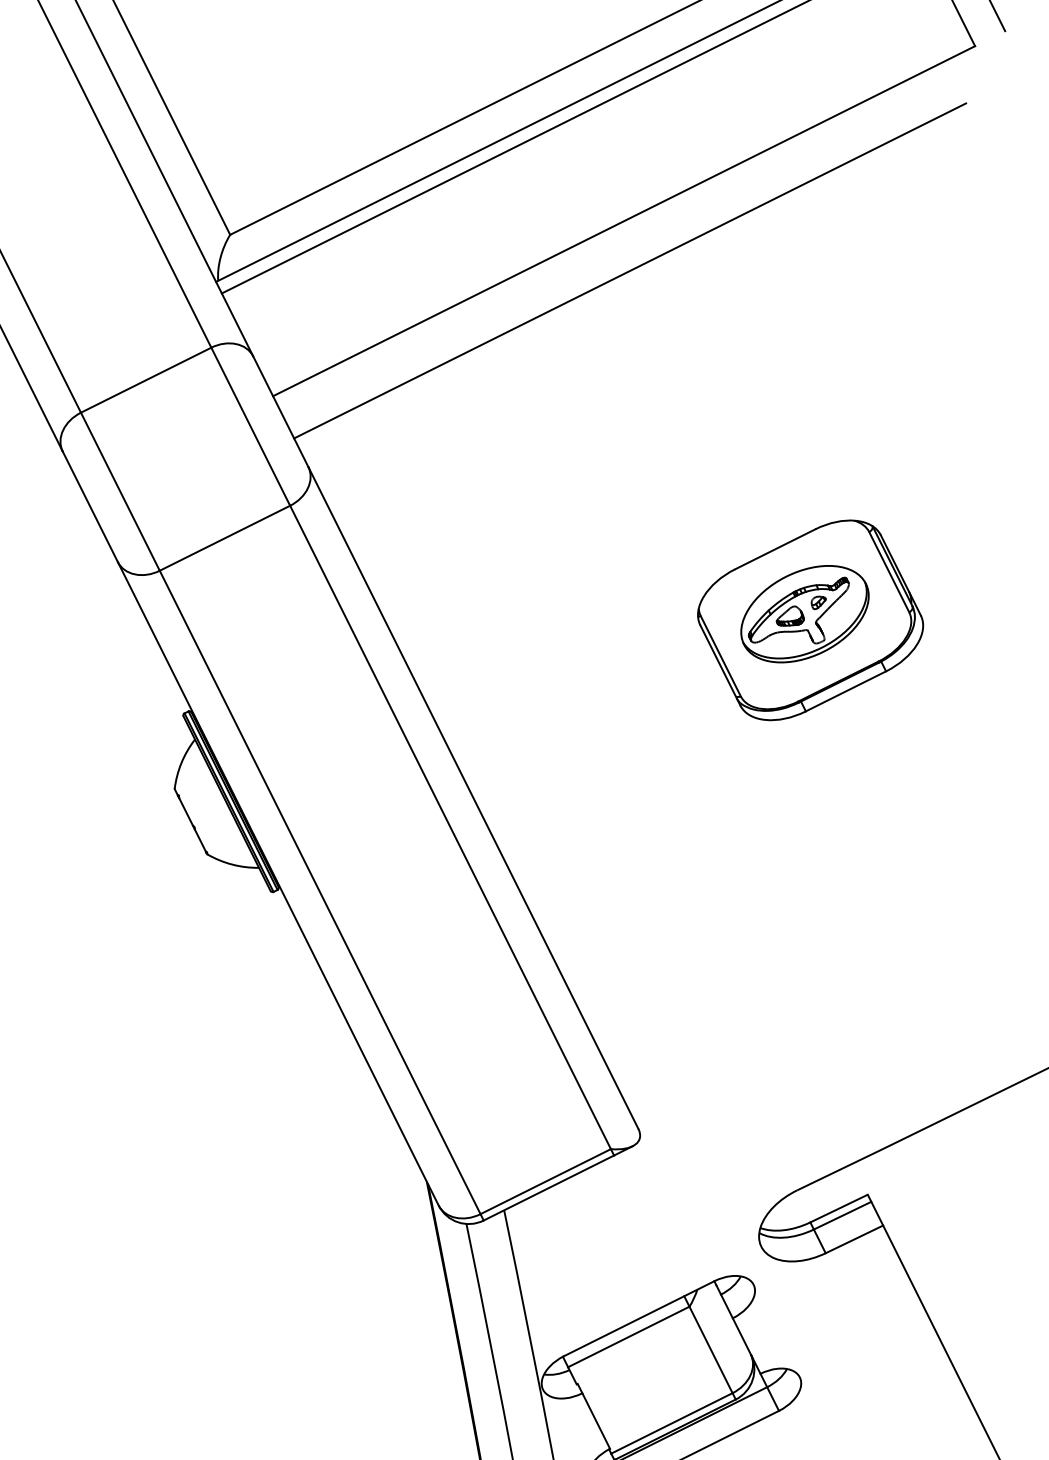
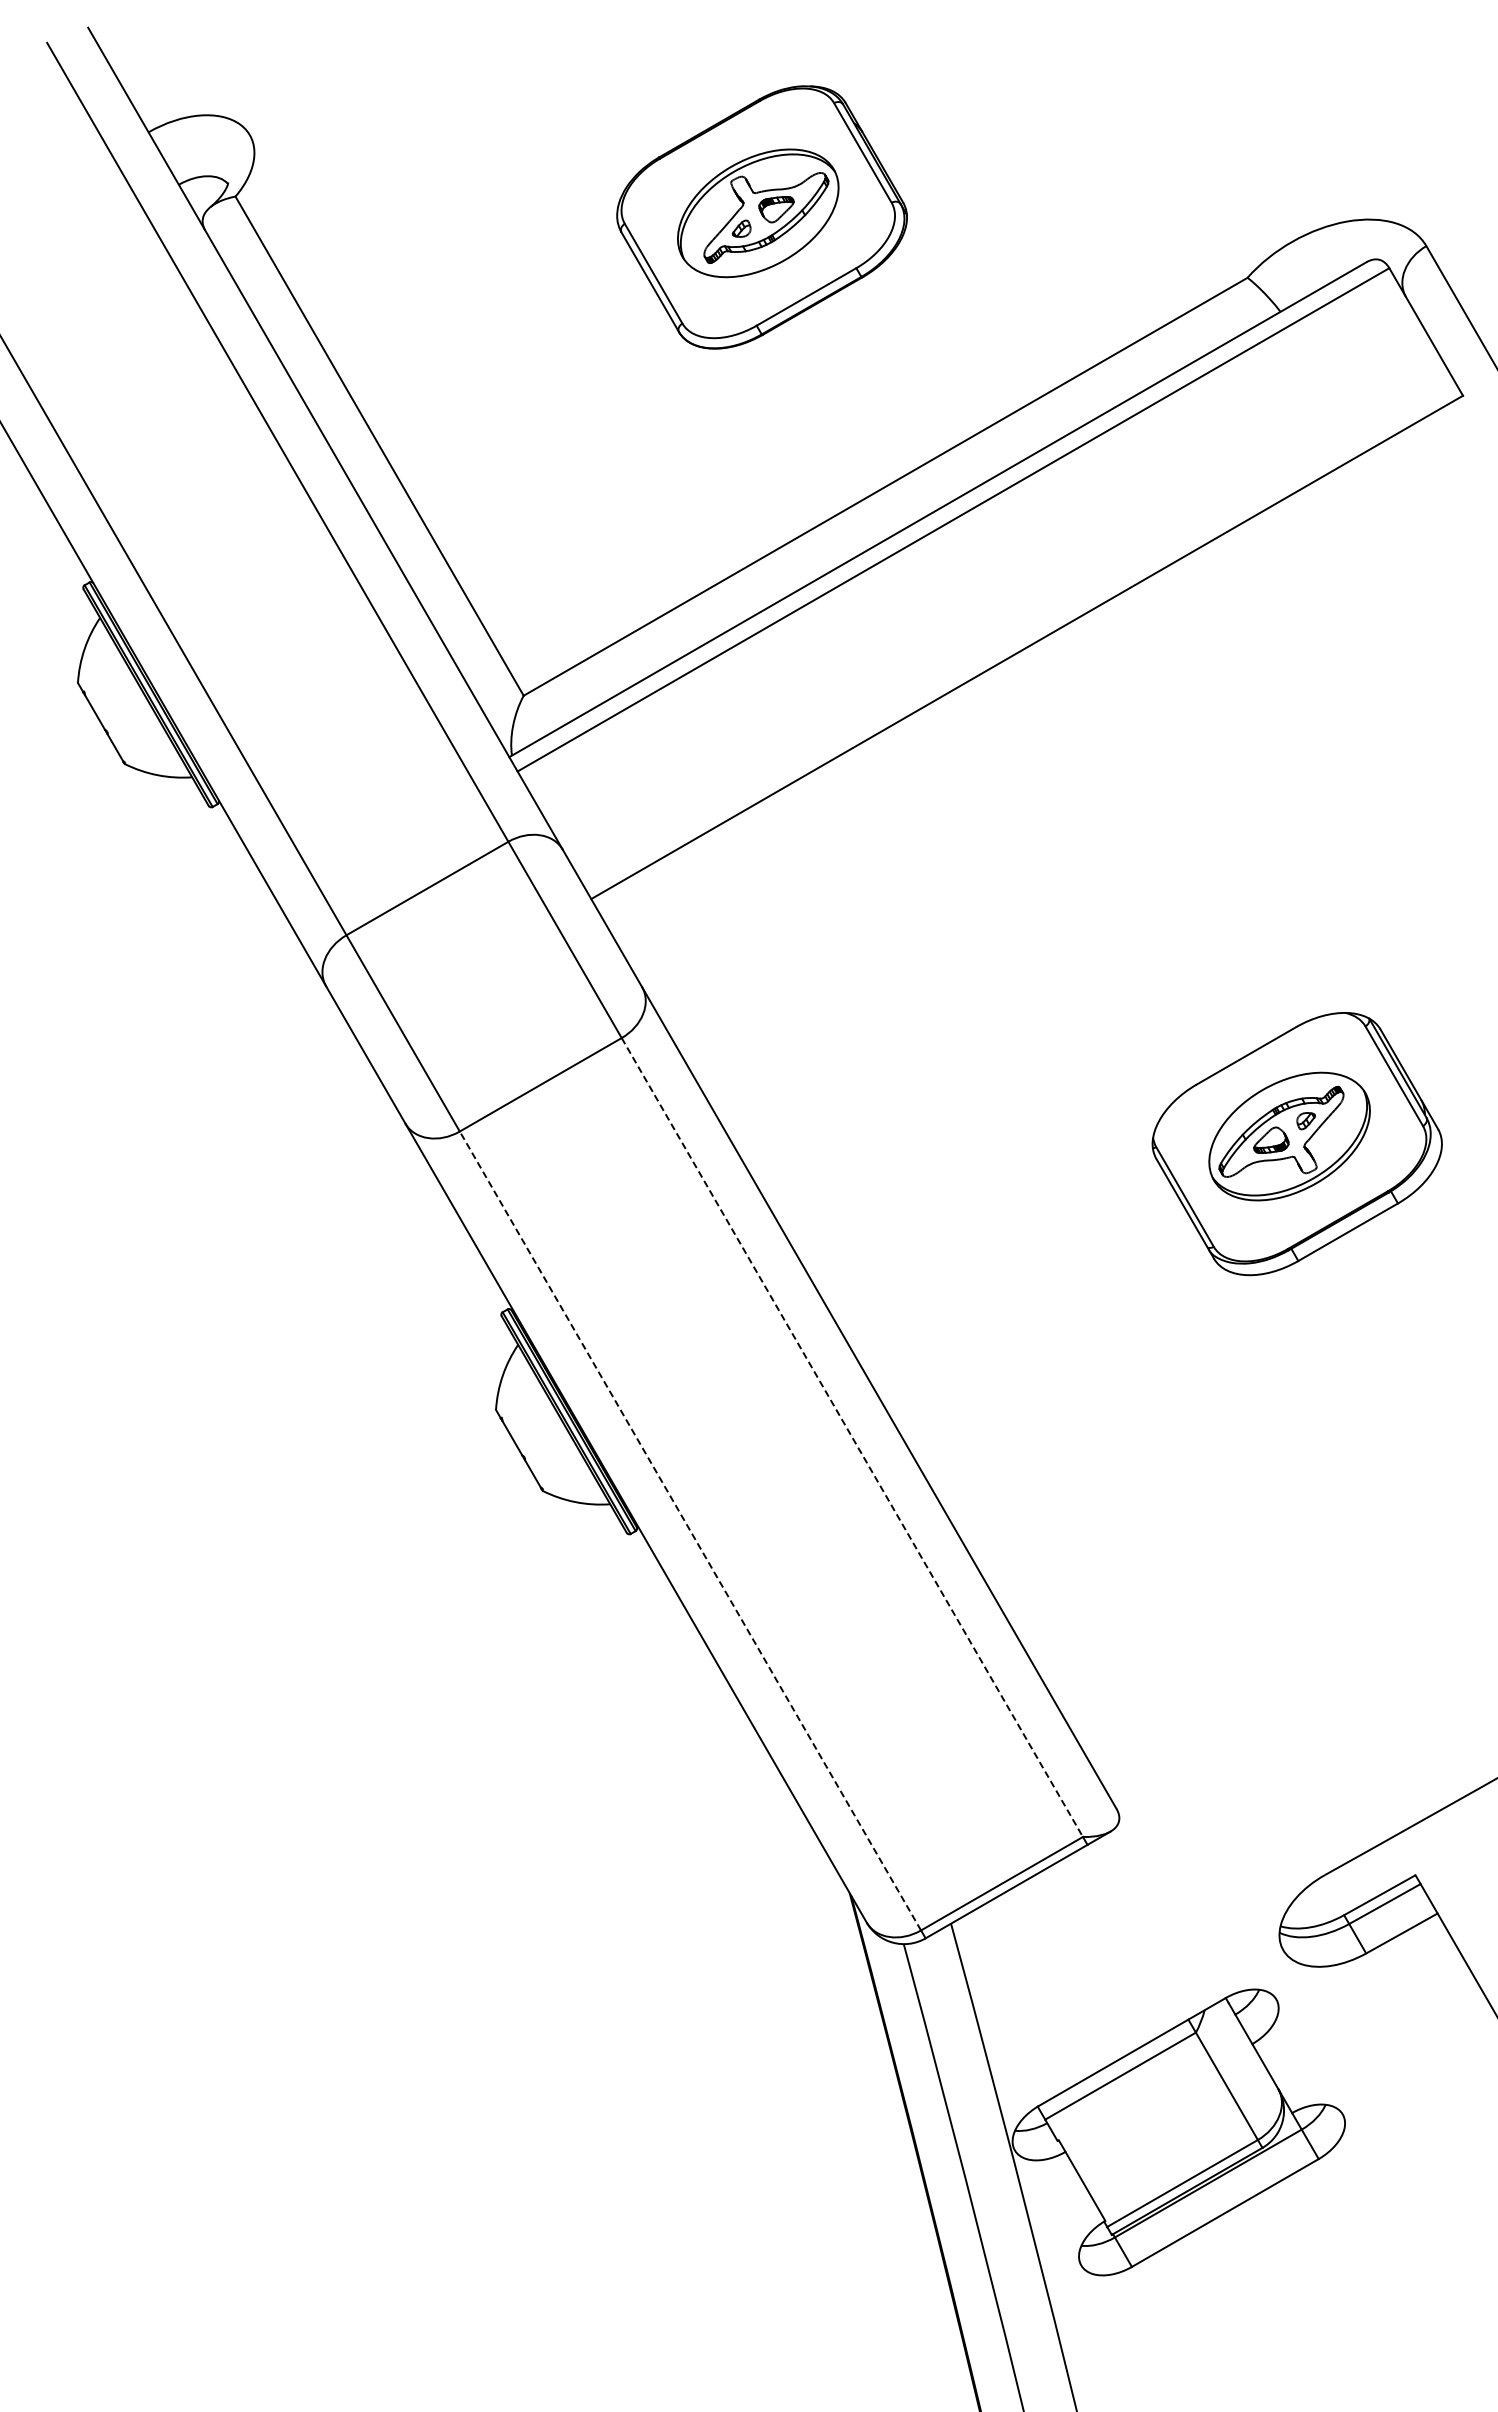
line: (629, 270) -> (1038, 710), removed
line: (450, 827) -> (852, 1437), solid -> dashed
line: (320, 892) -> (690, 1530), solid -> dashed

